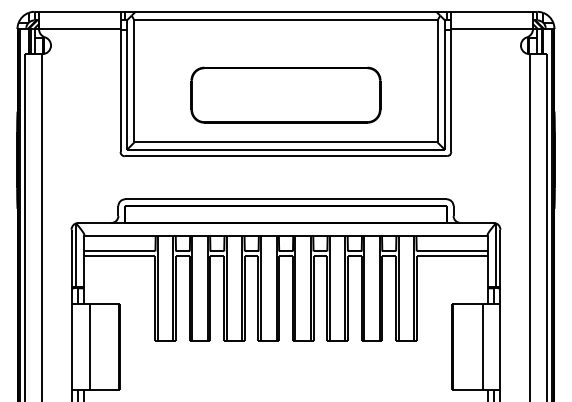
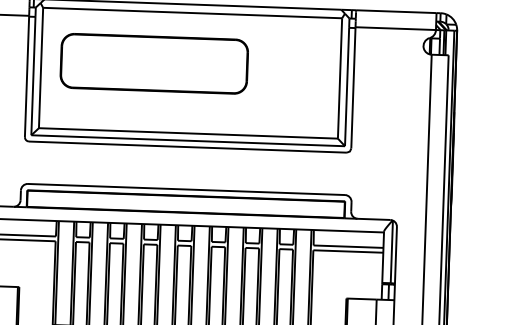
part: (285, 94) -> (153, 63), moved

